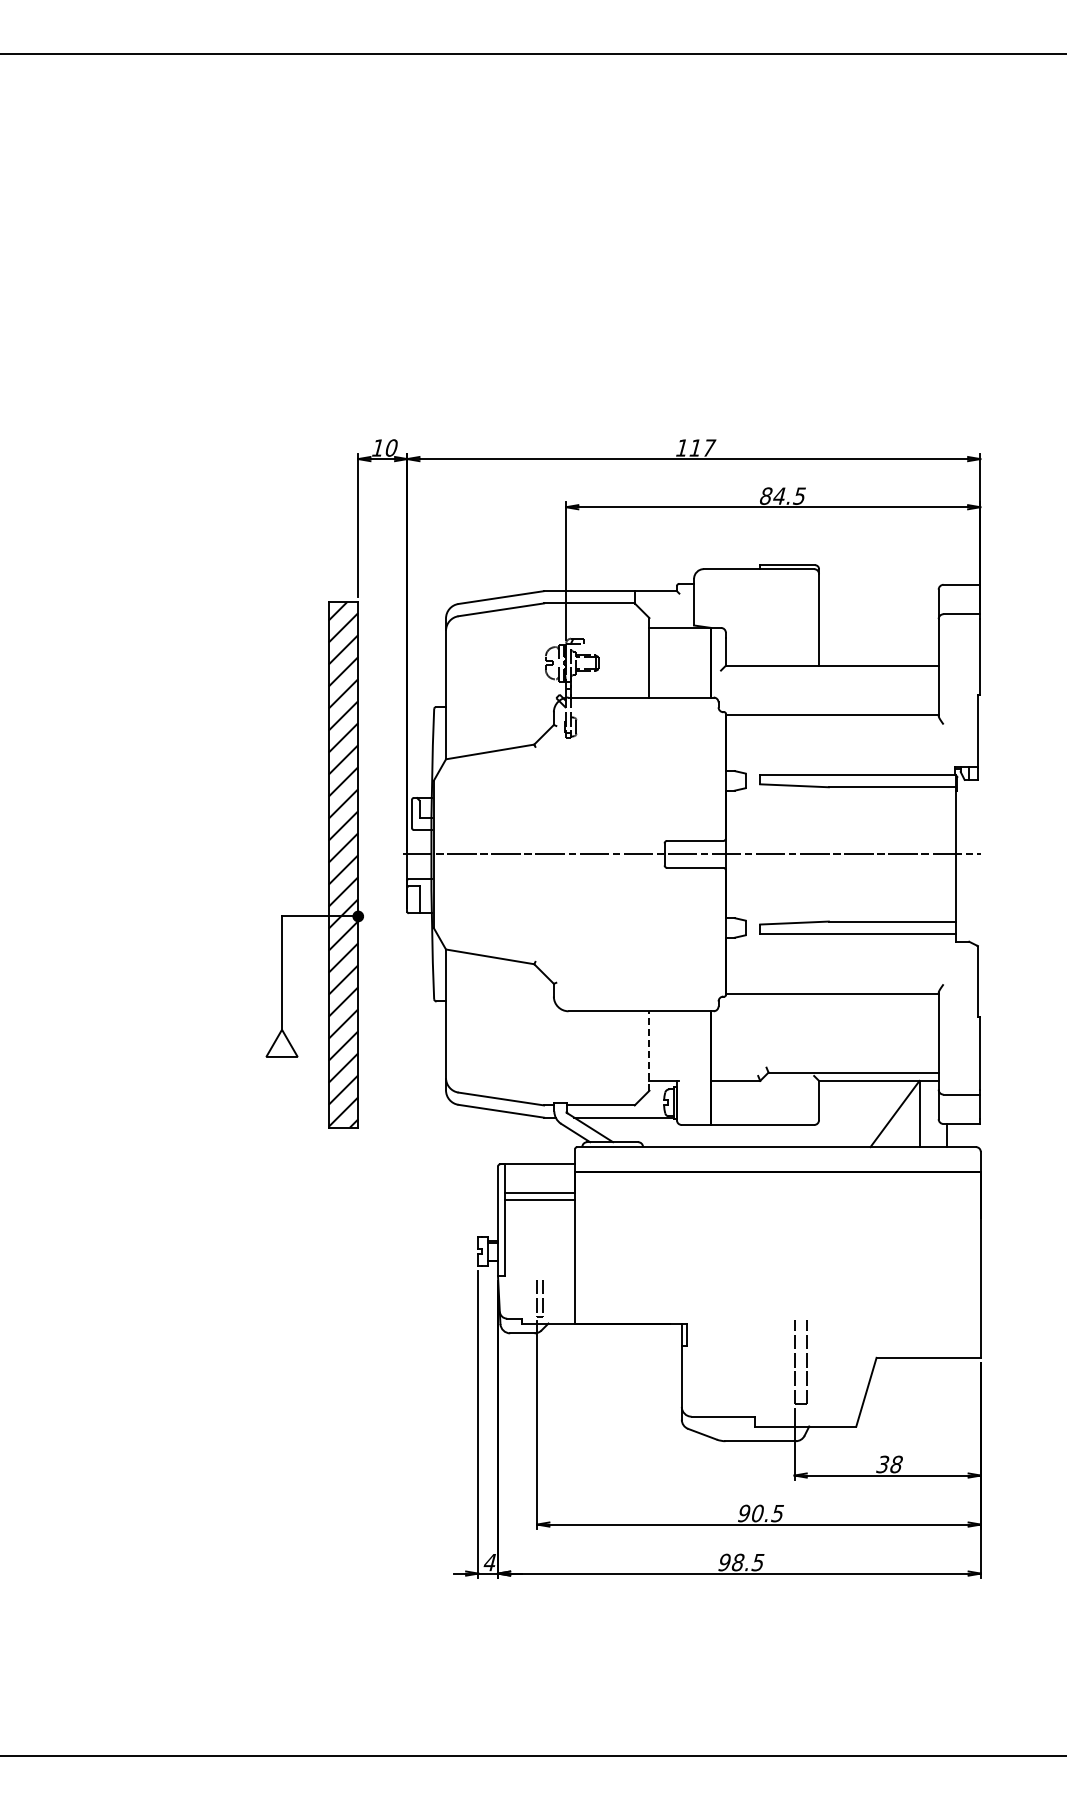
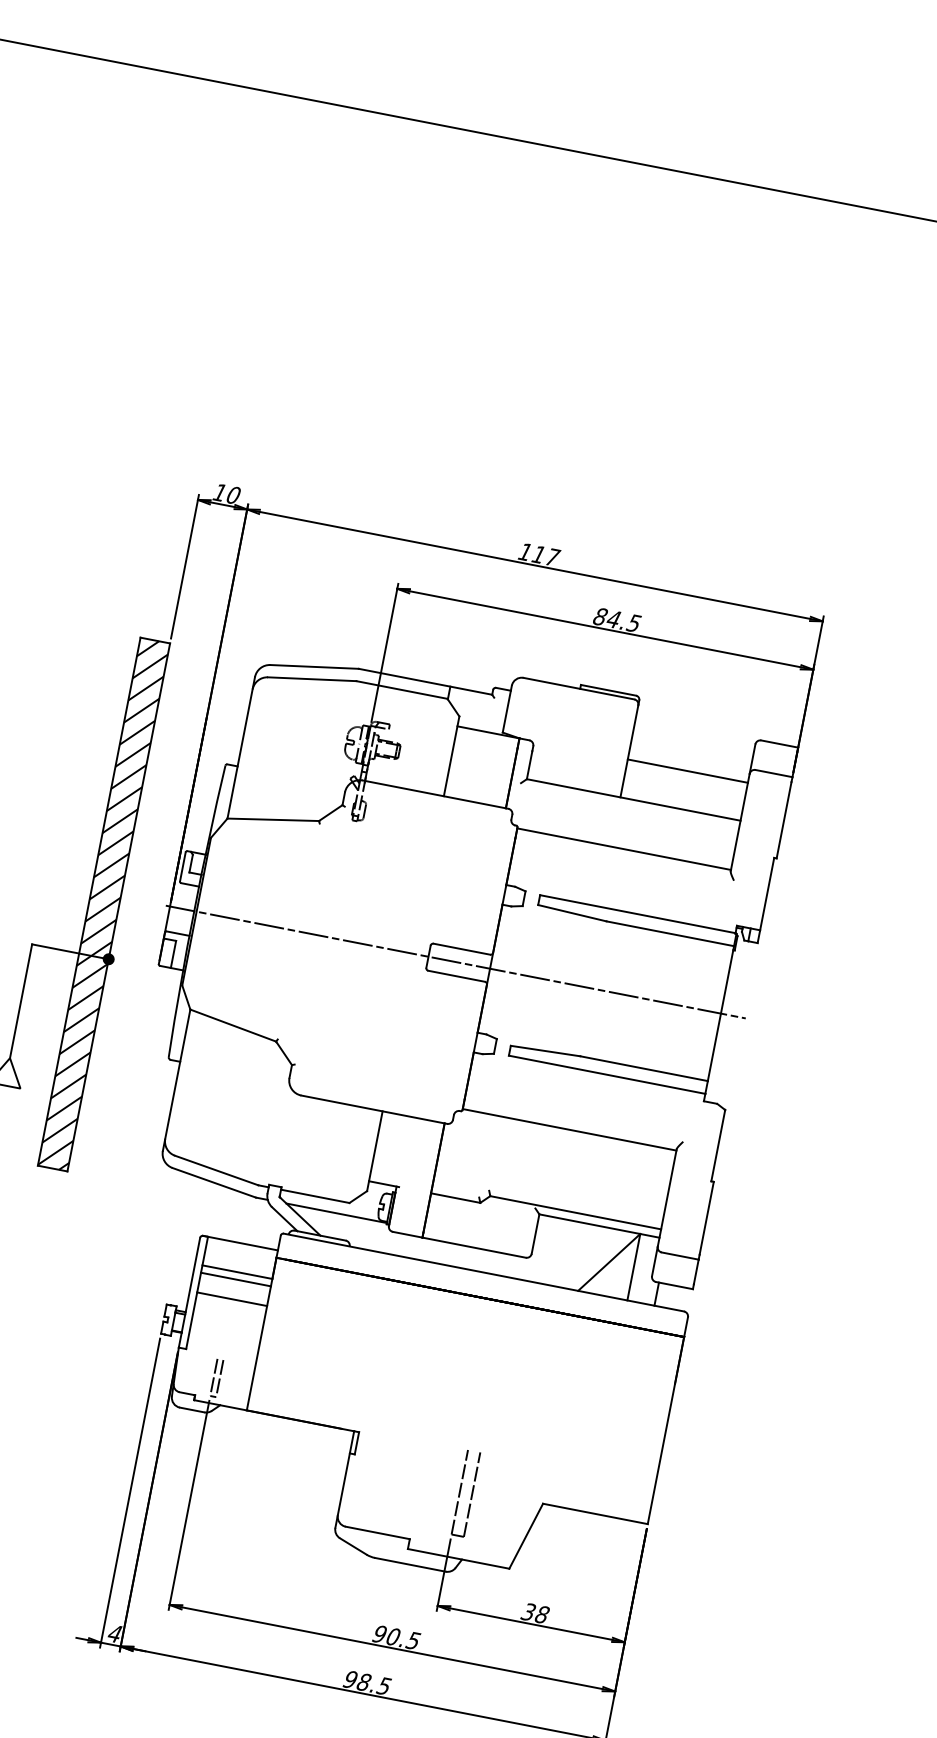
line: (878, 627) -> (687, 770), added
line: (649, 1051) -> (374, 1151), dashed -> solid
line: (539, 1219) -> (231, 1298), added

